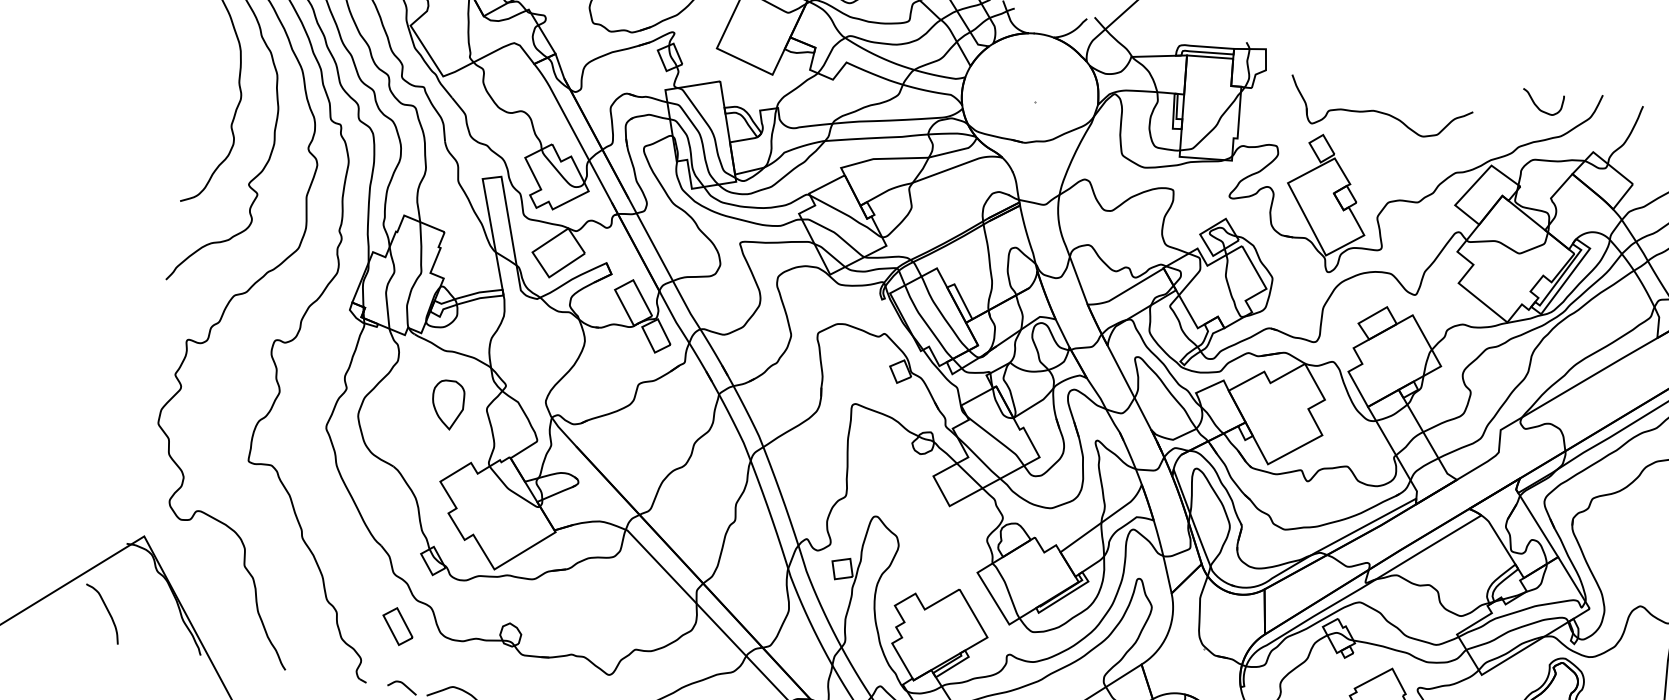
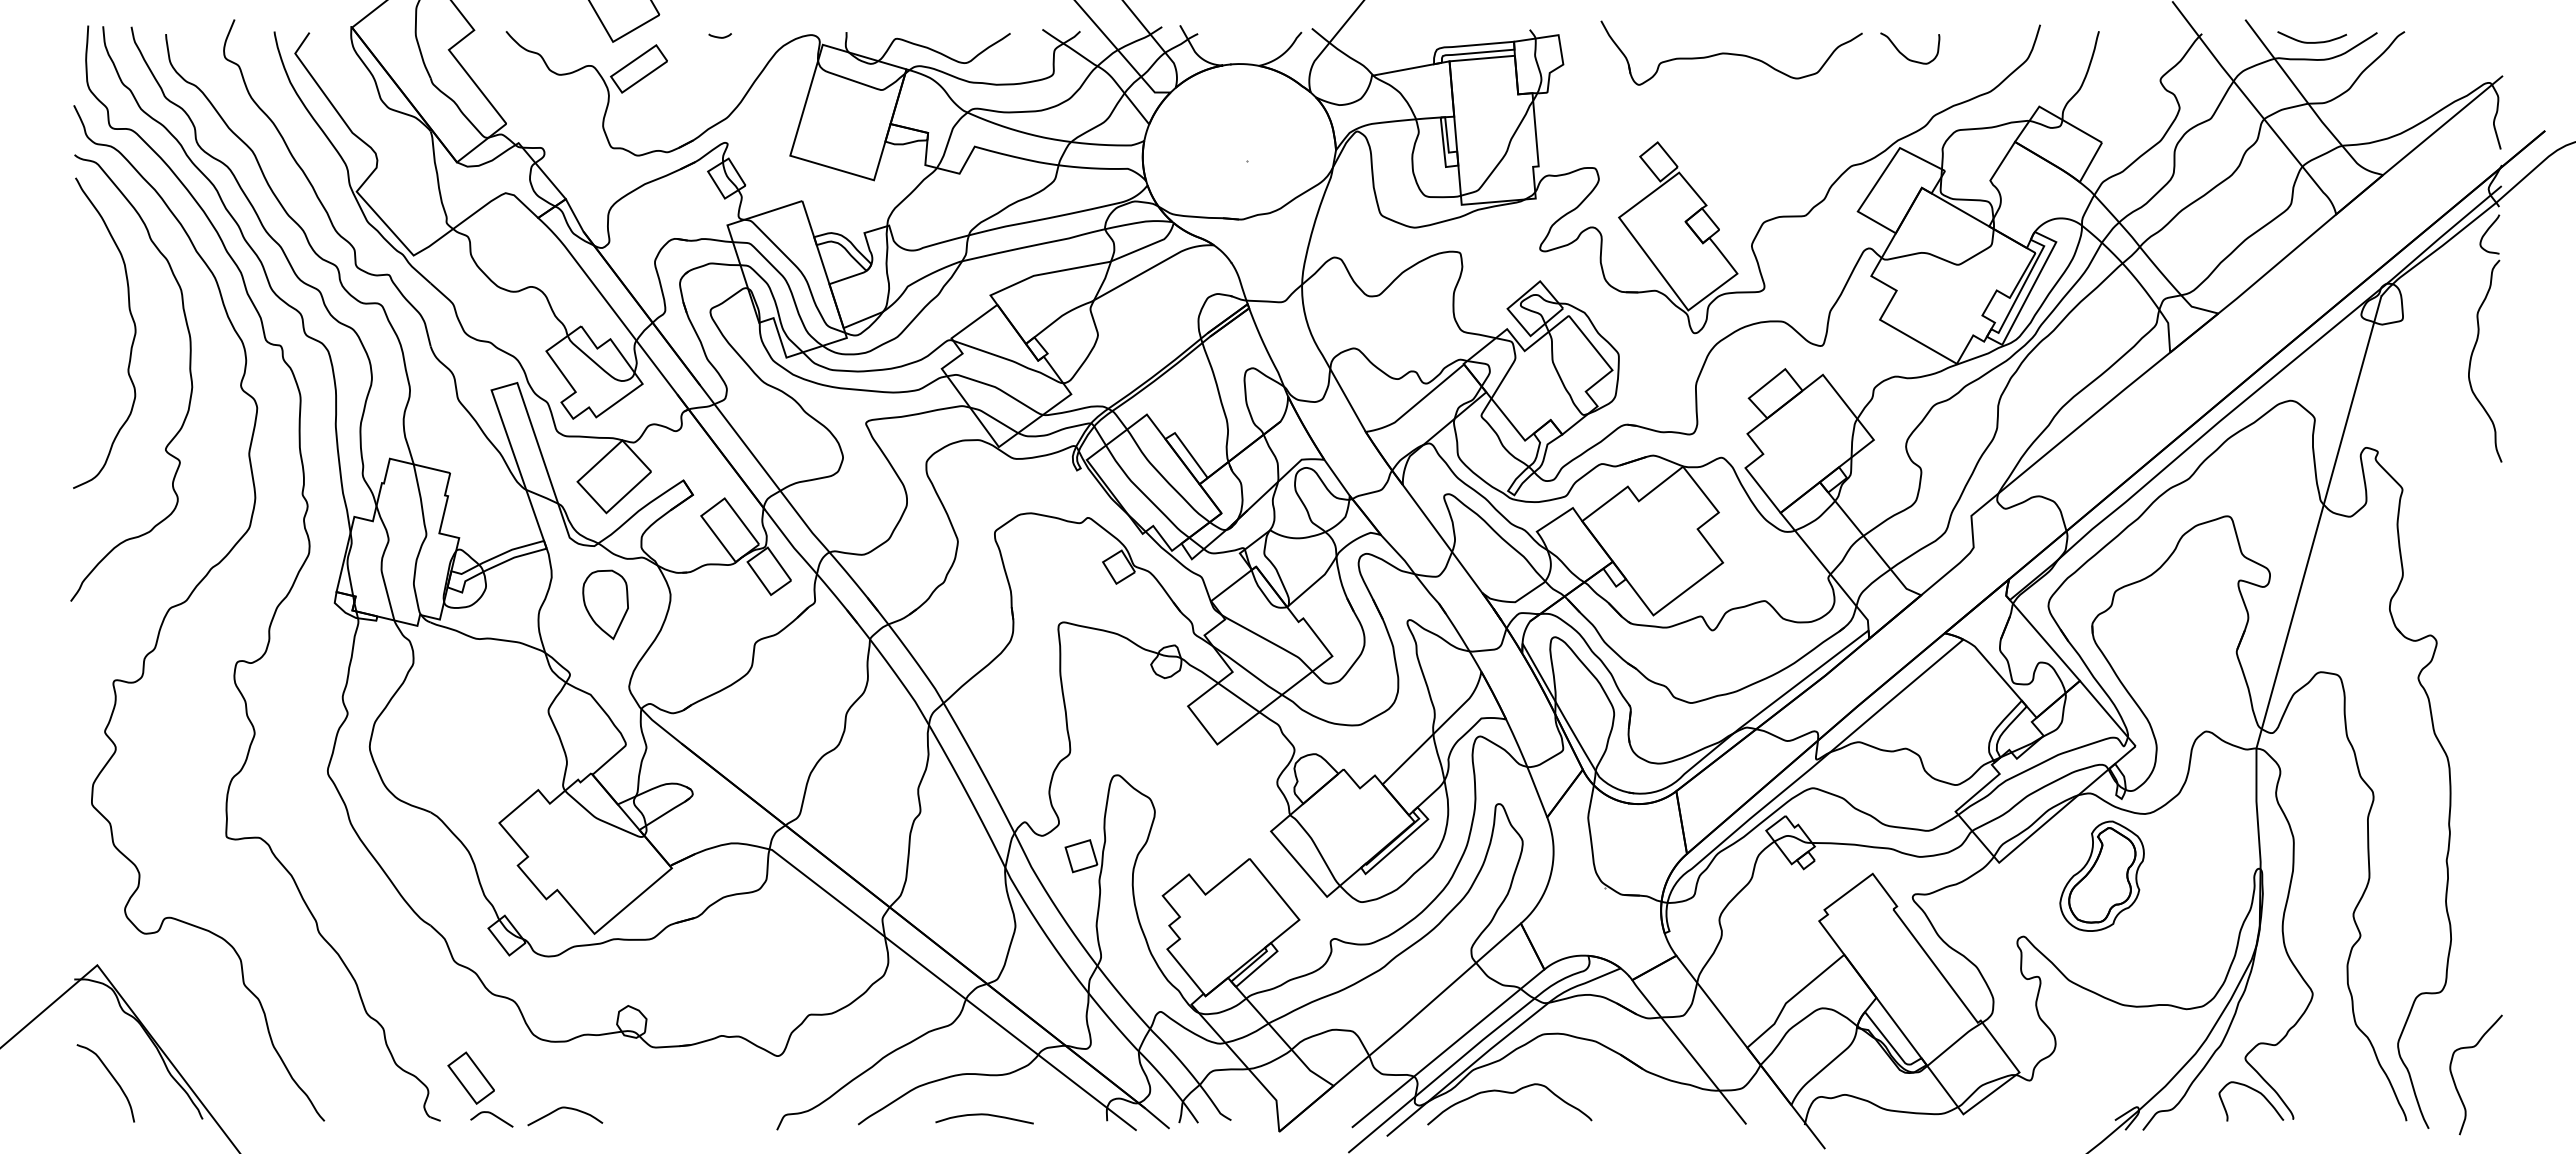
curve: (1538, 106) -> (1905, 55), moved
part: (1379, 111) -> (1731, 52), moved
part: (447, 404) -> (605, 604), moved
curve: (108, 612) -> (113, 1079), moved
part: (397, 626) -> (470, 1077), moved

